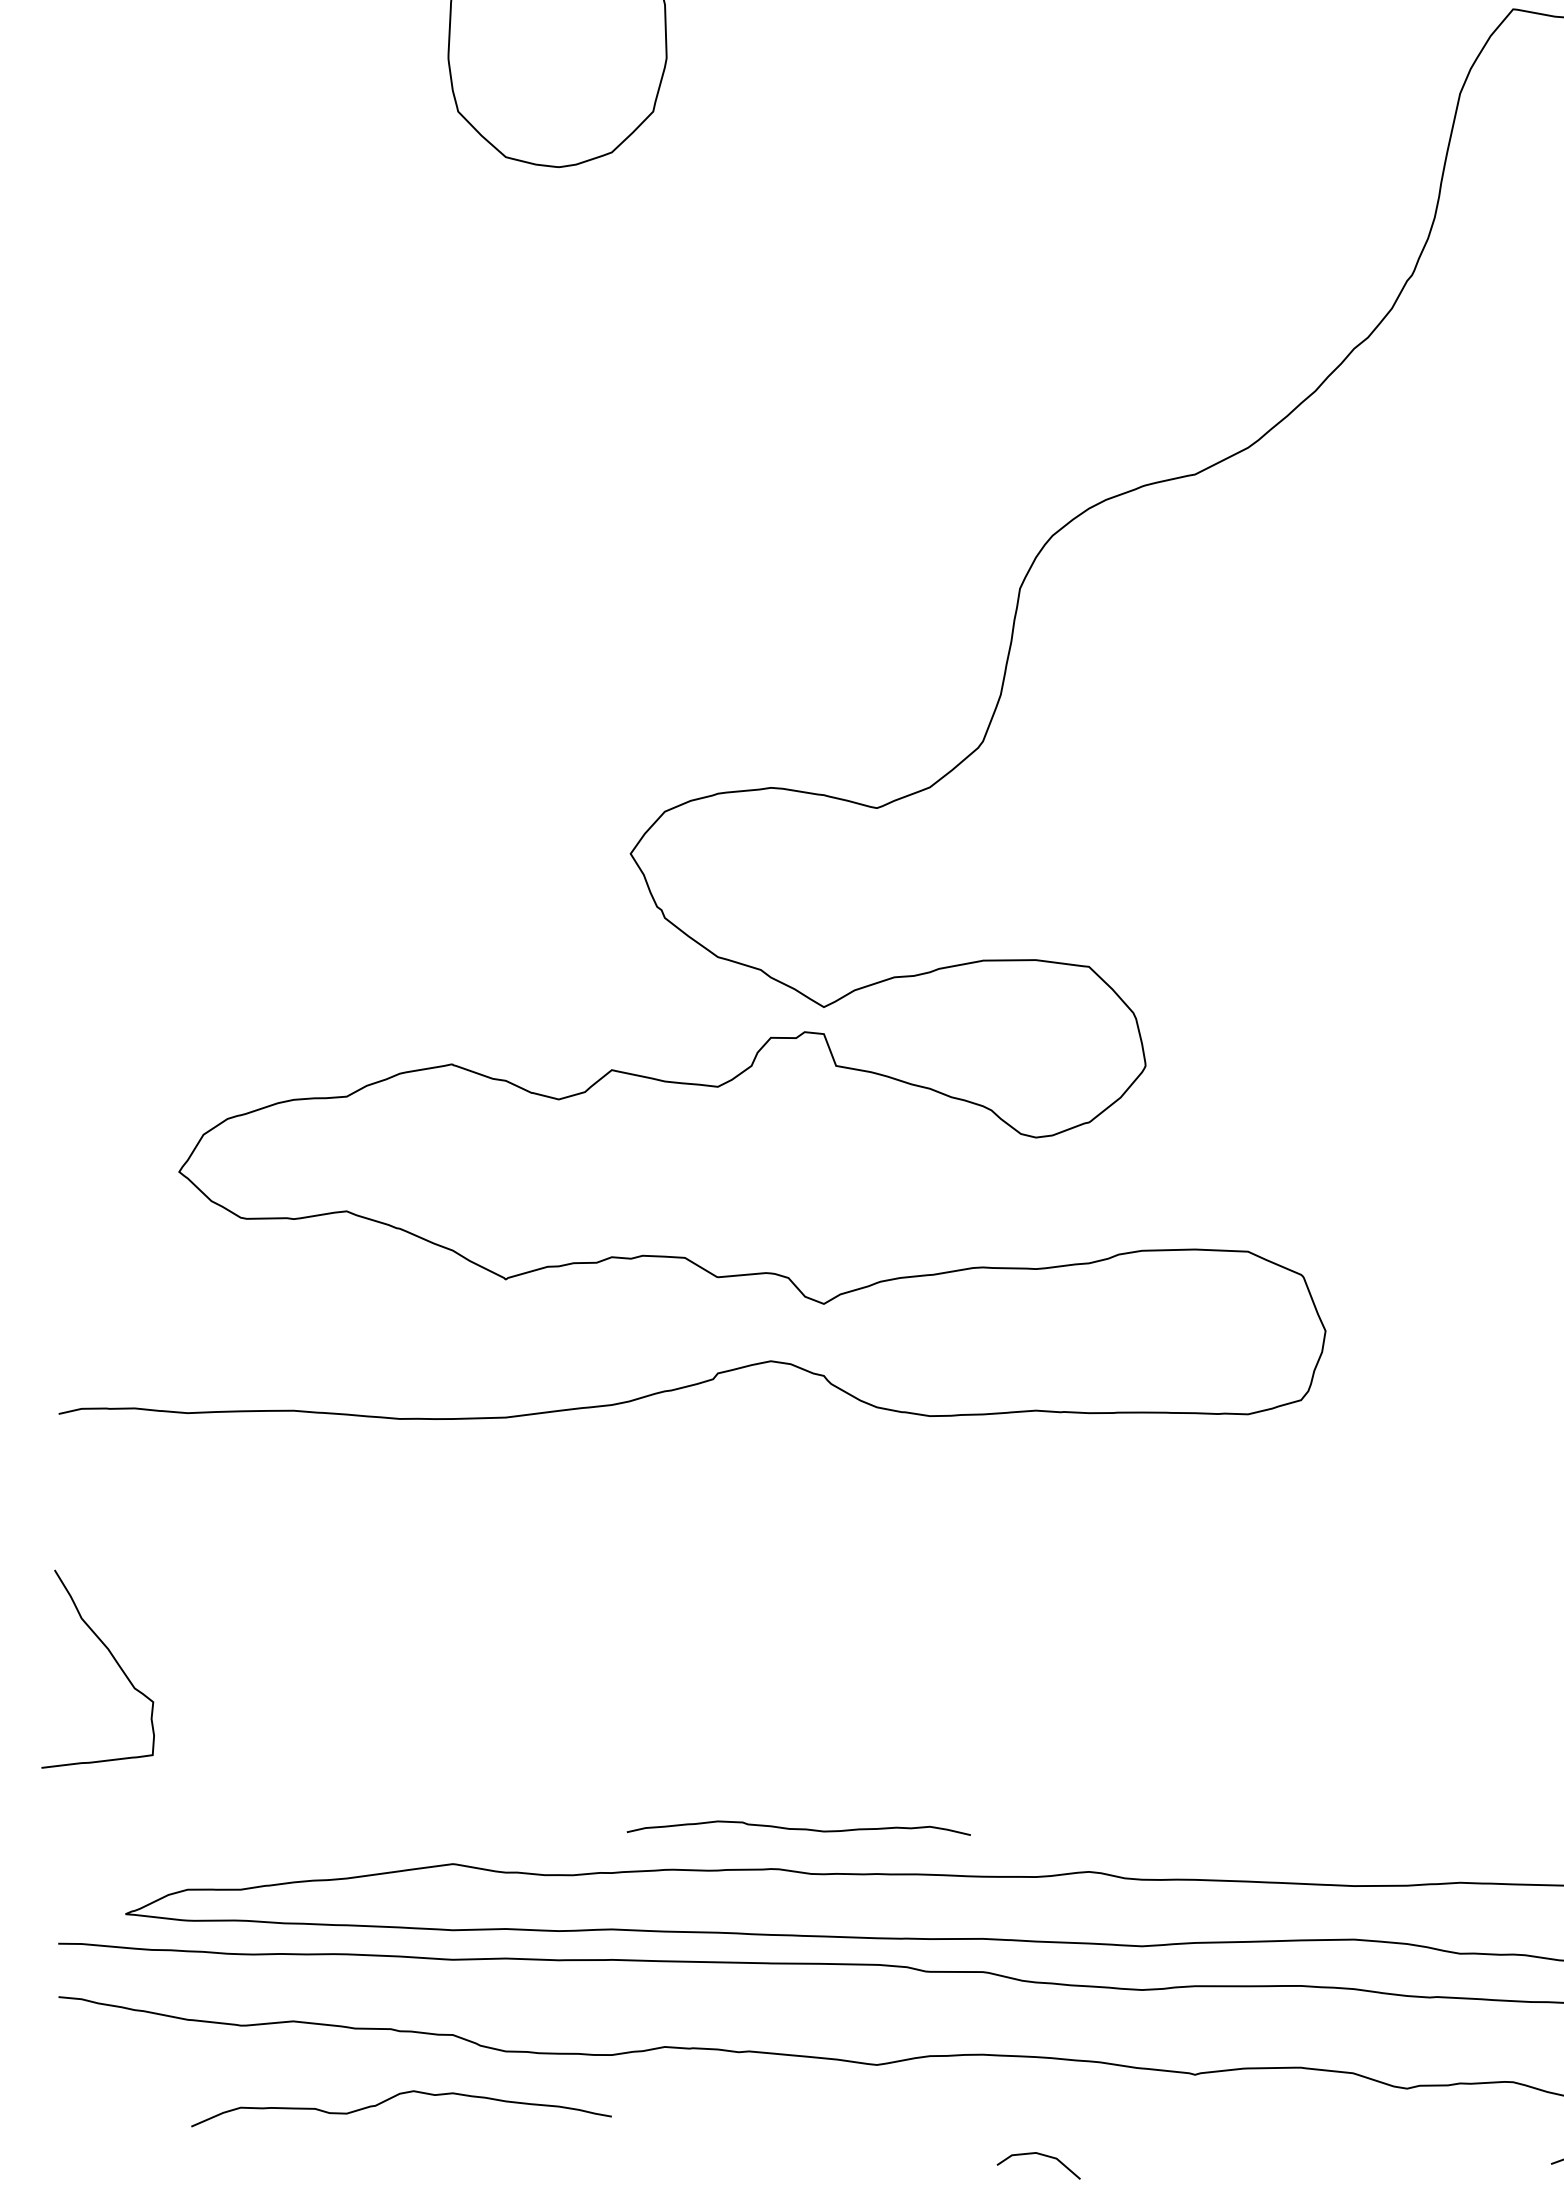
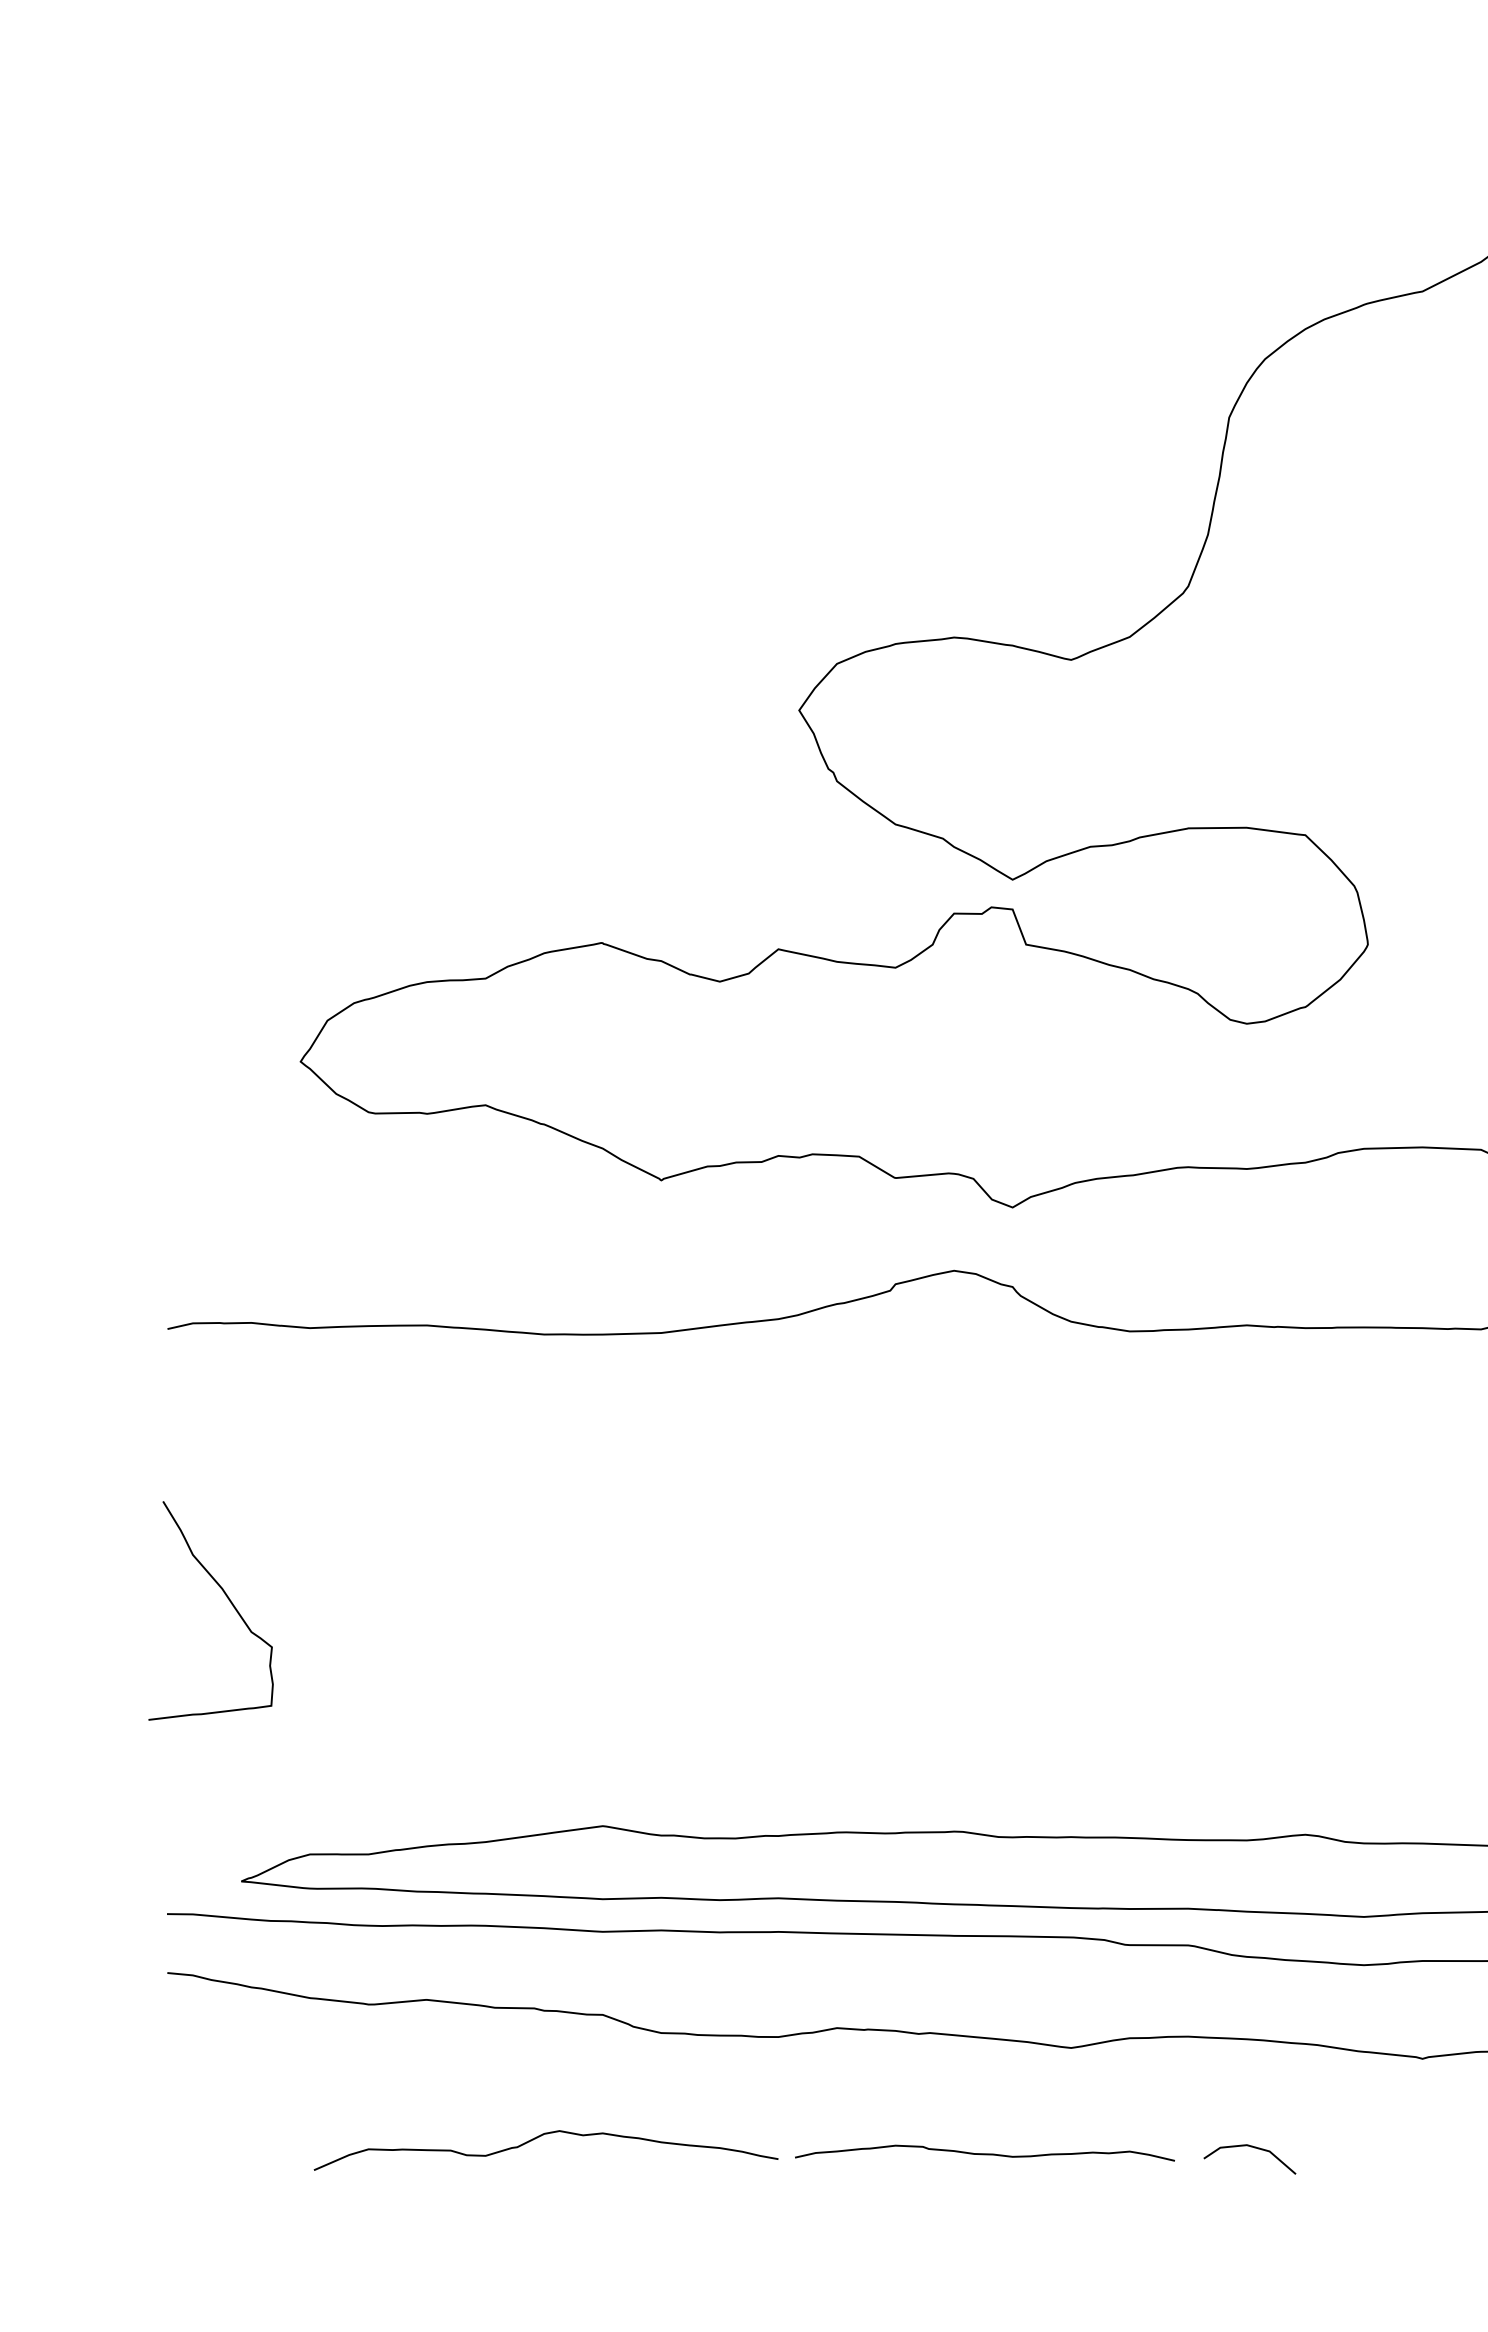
curve: (798, 1828) -> (984, 2153), moved
curve: (396, 2096) -> (540, 2136), moved

